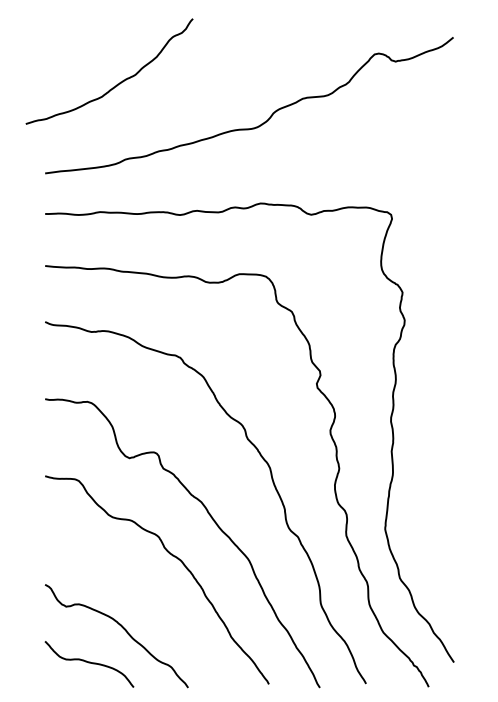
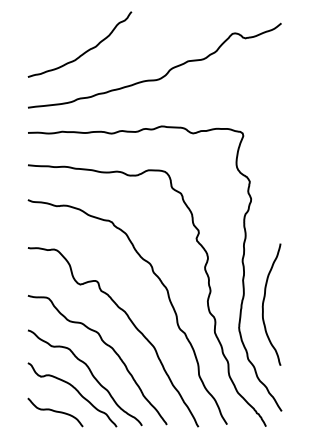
curve: (115, 84) -> (83, 52), moved
curve: (426, 487) -> (264, 302), added
curve: (147, 604) -> (91, 375), added

